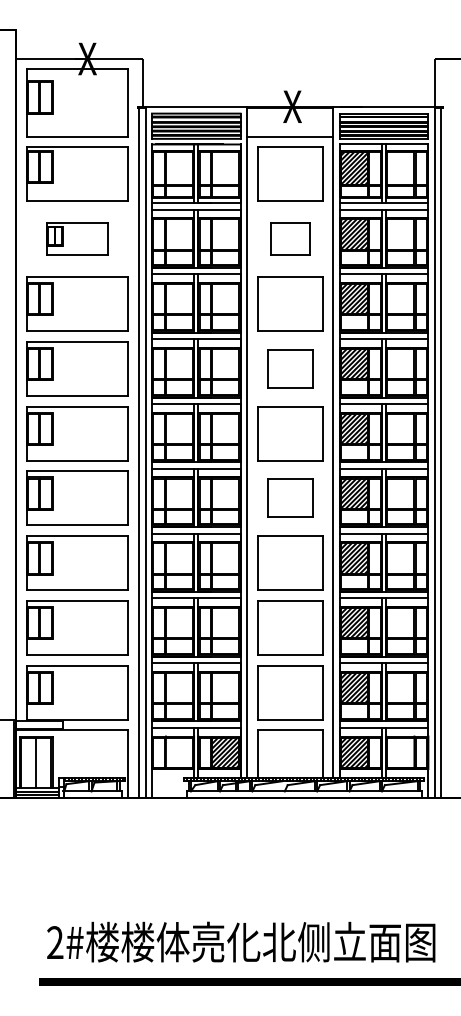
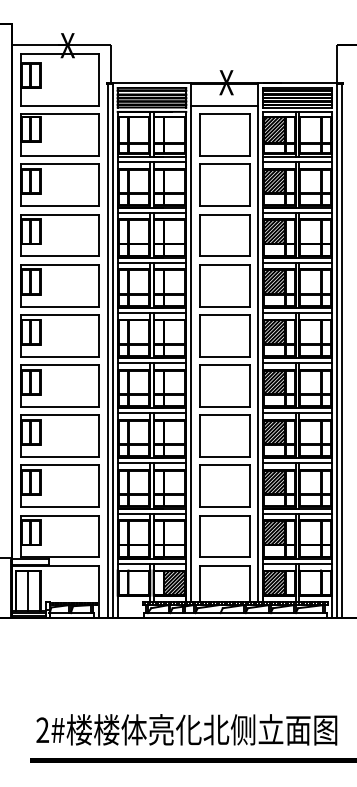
part: (77, 238) -> (59, 184), size x1.67
part: (290, 238) -> (224, 184), size x1.67
part: (290, 368) -> (224, 285), size x1.43
part: (290, 497) -> (224, 385), size x1.43

